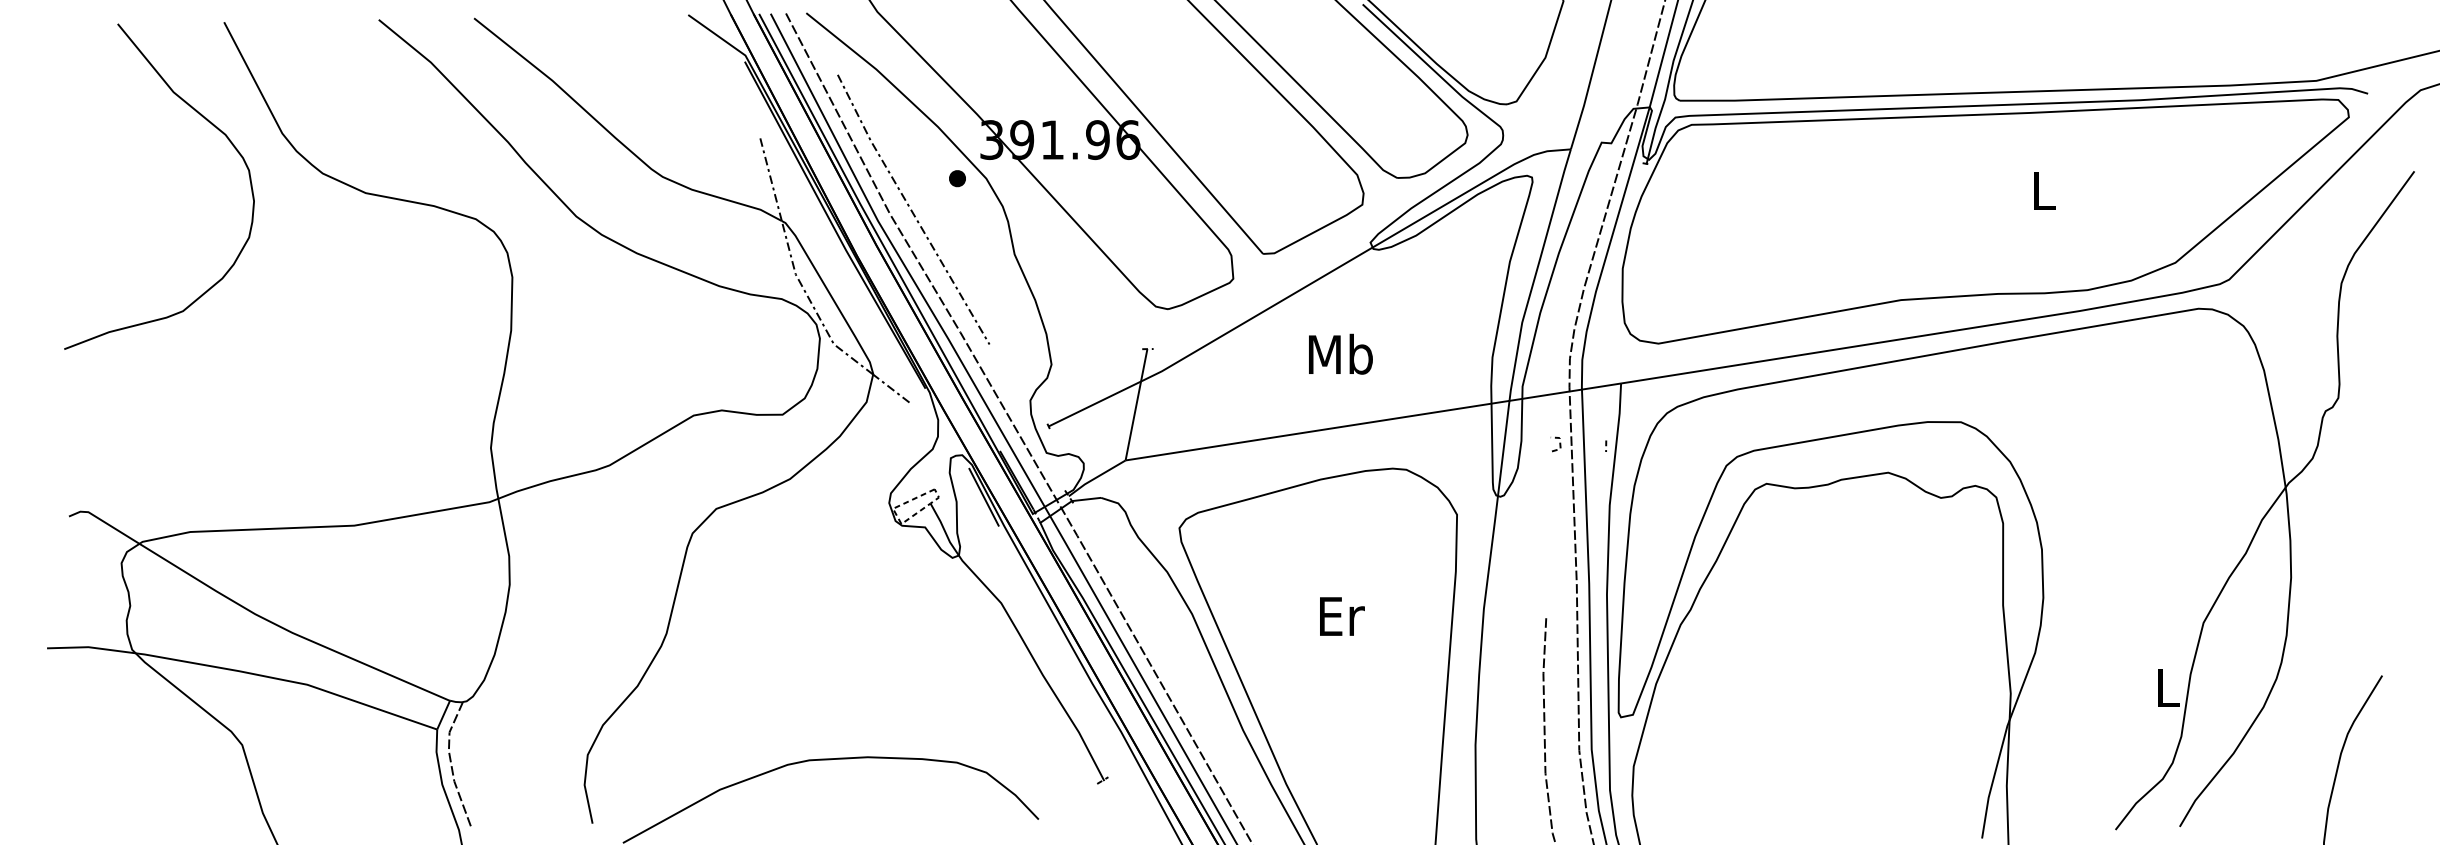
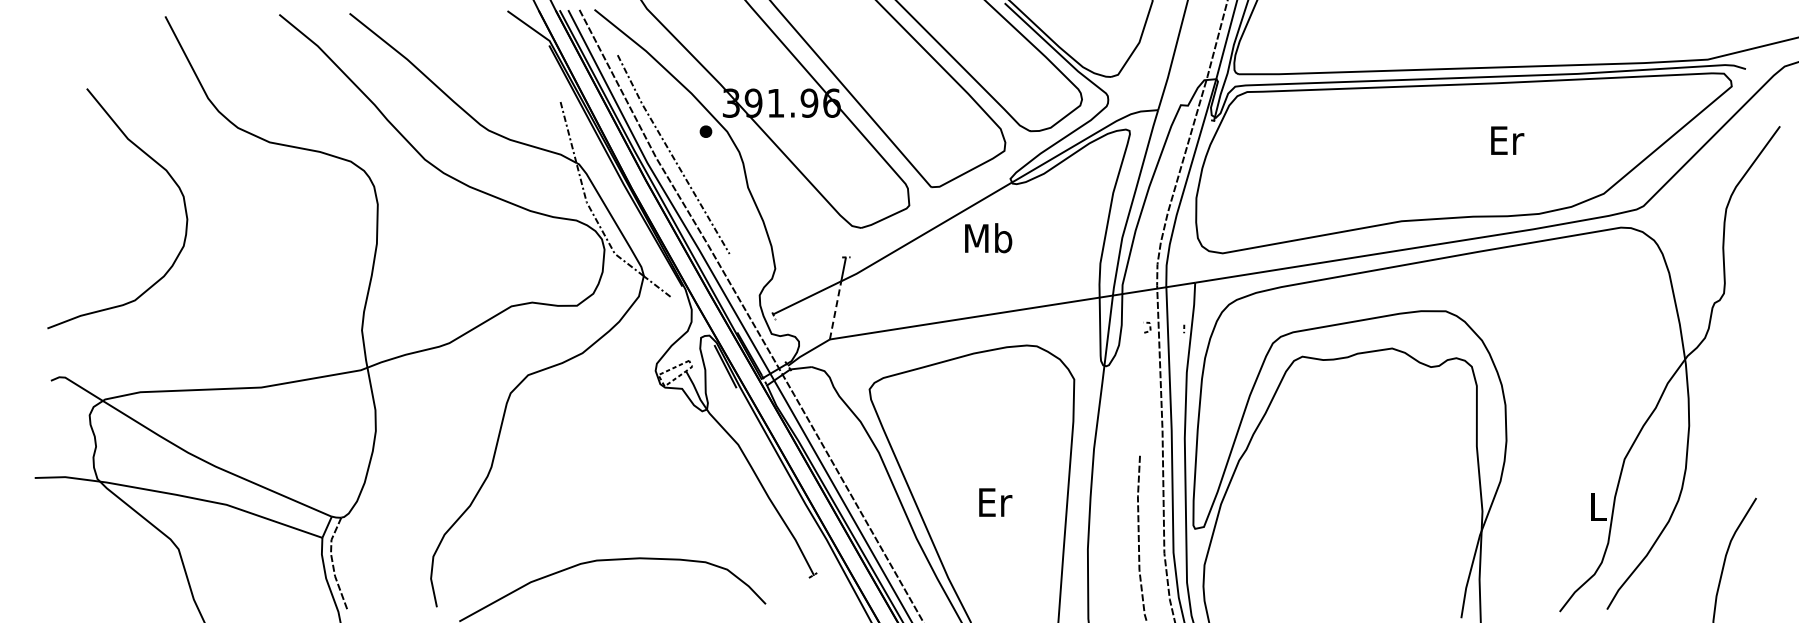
curve: (208, 122) -> (153, 161), moved
text: (2044, 190) -> (1507, 140), L -> Er
text: (1340, 354) -> (988, 238), moved
line: (1133, 421) -> (835, 310), solid -> dashed
text: (1342, 616) -> (995, 502), moved

